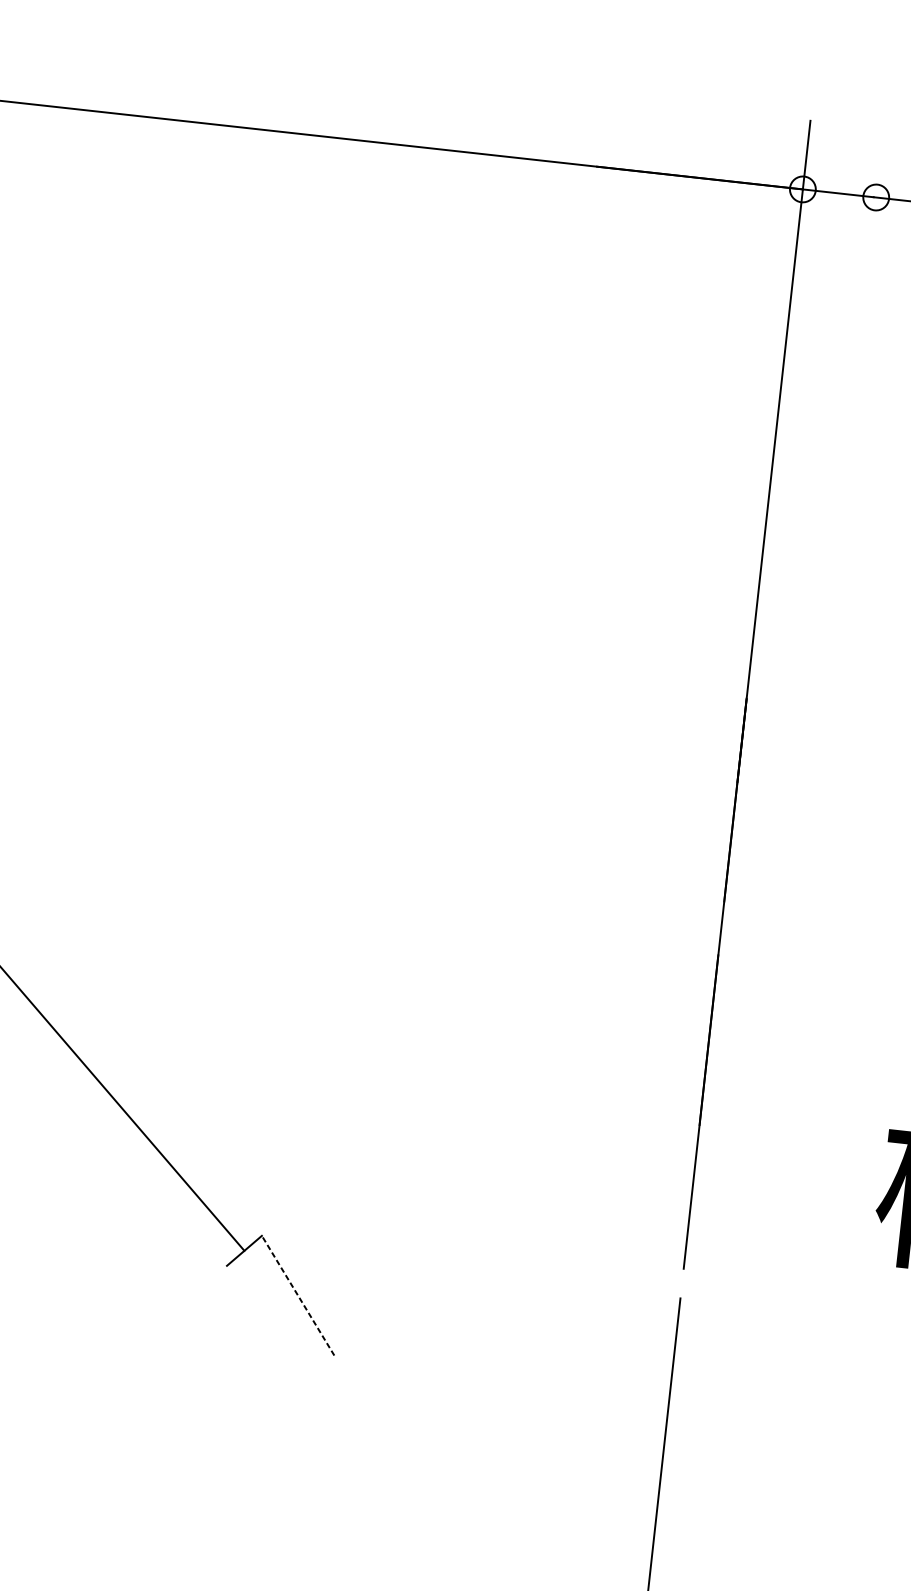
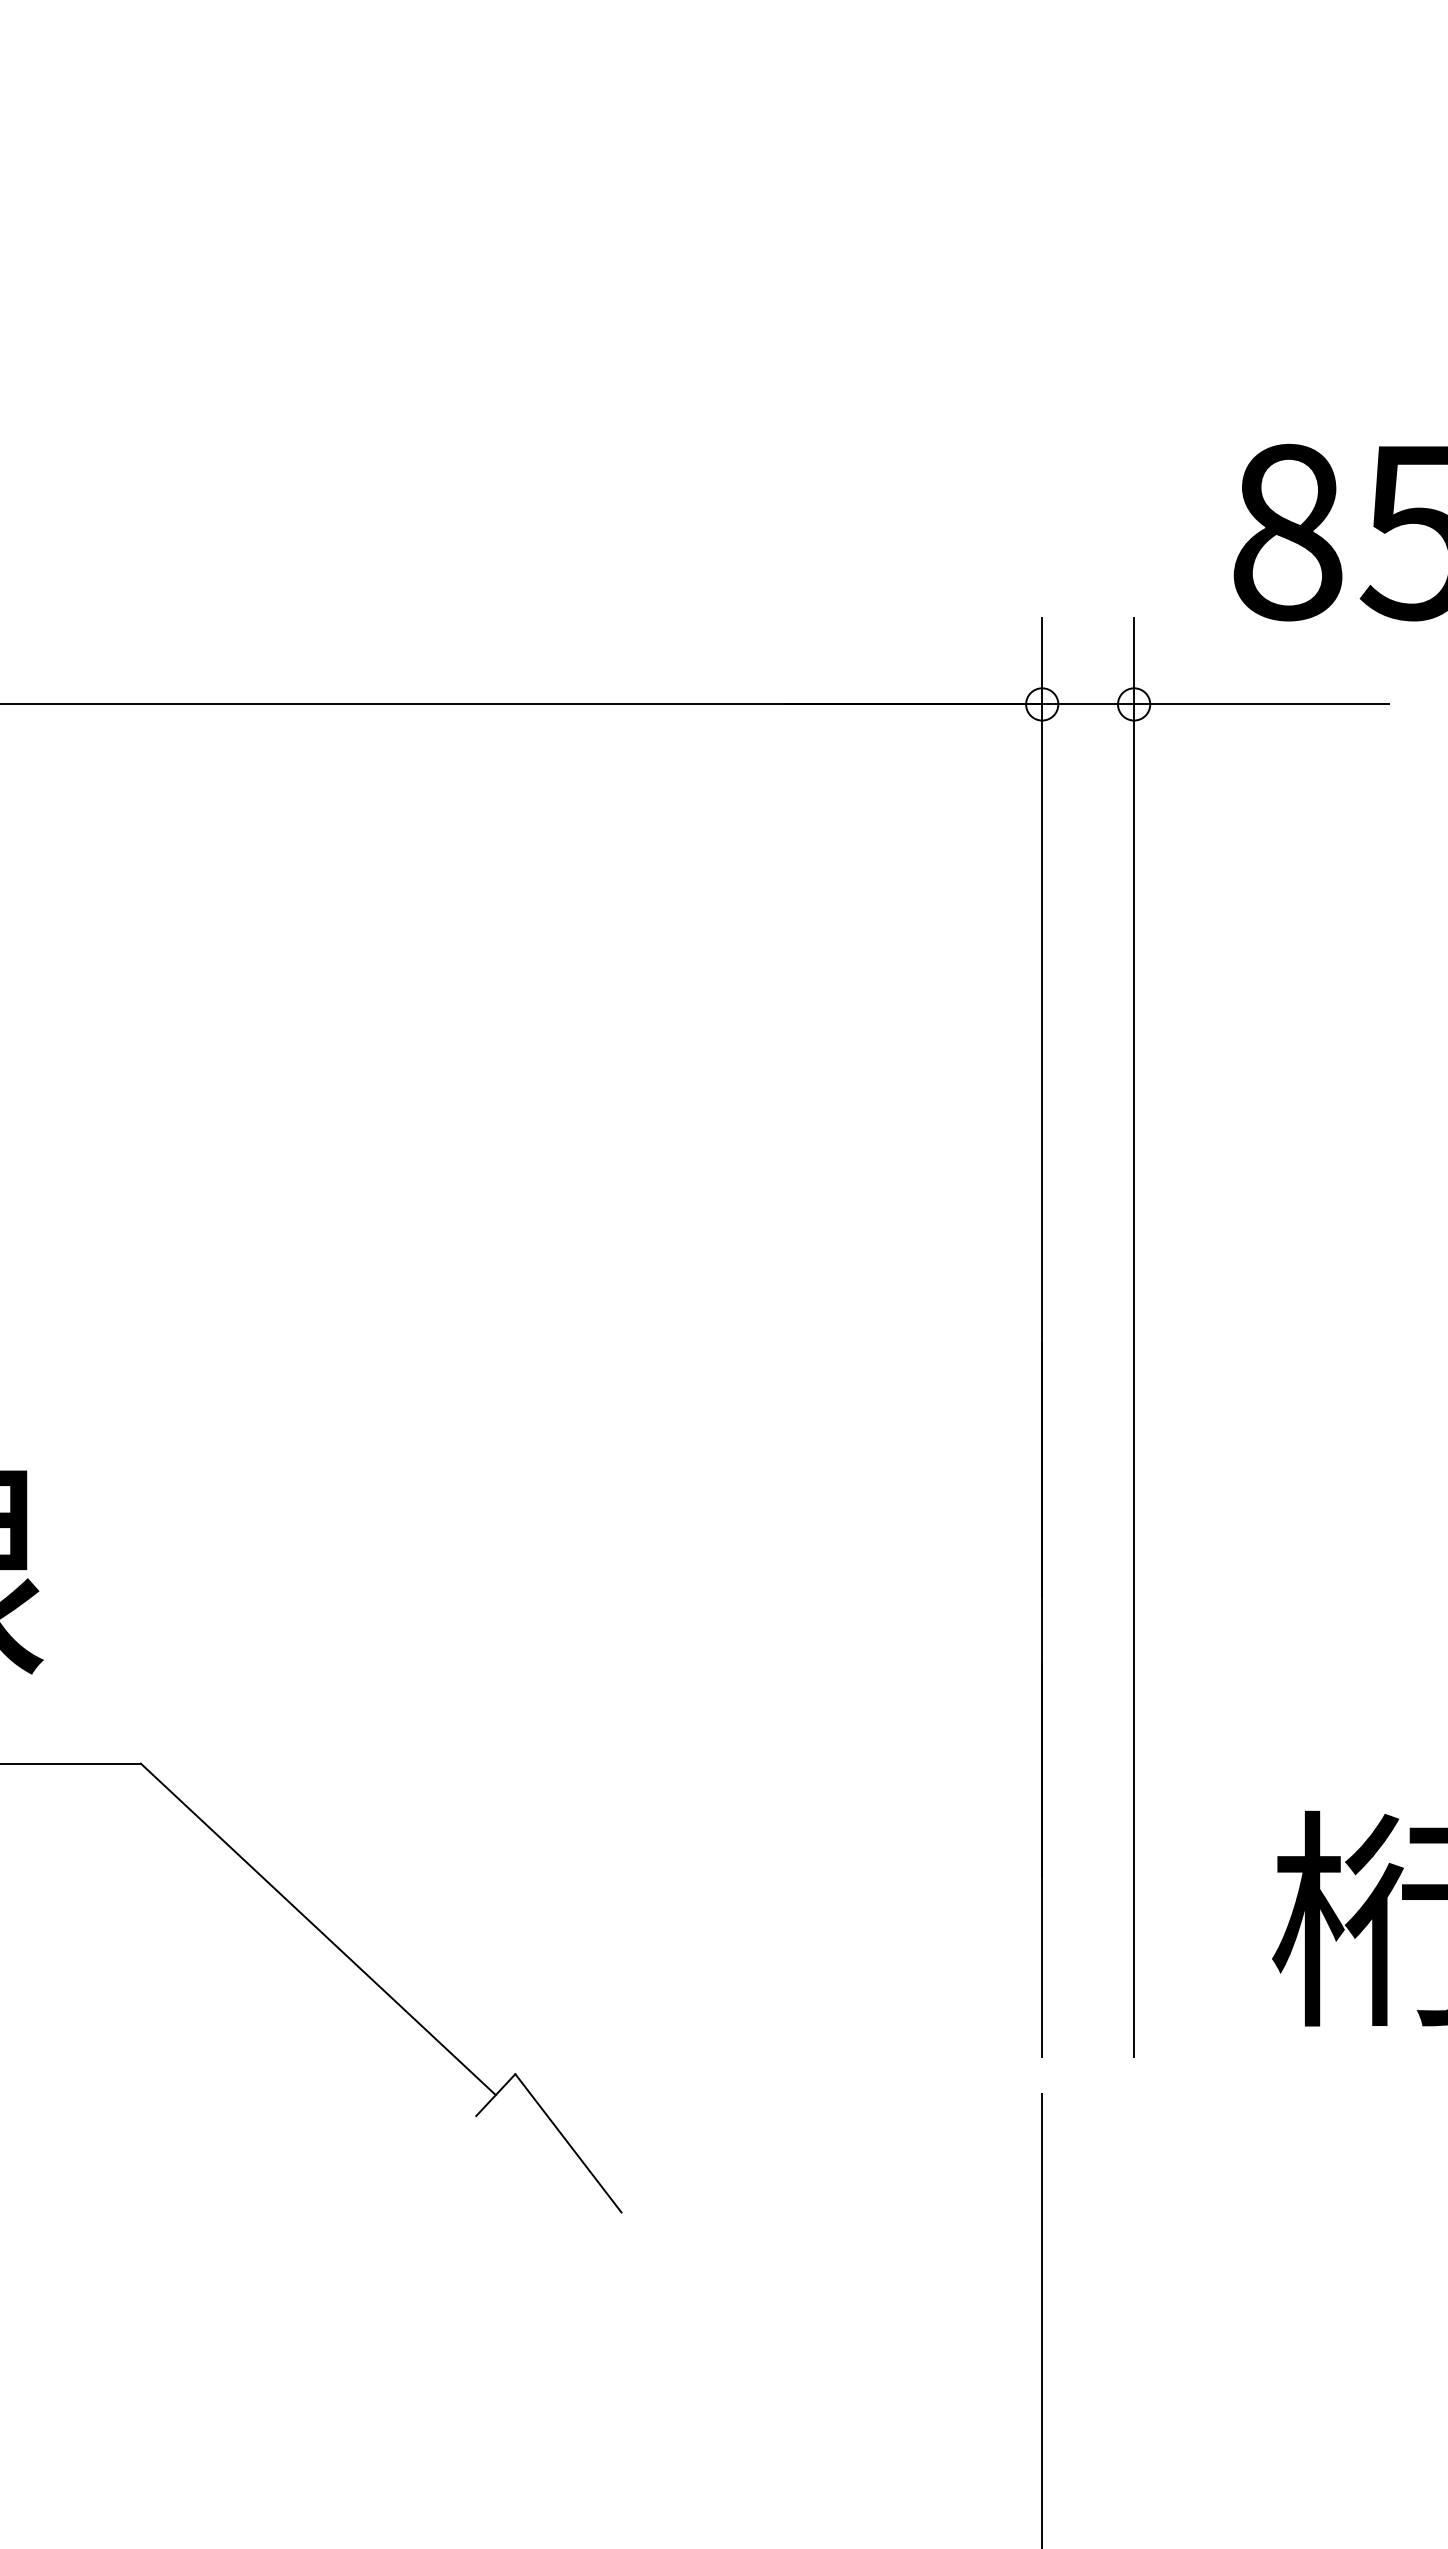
line: (820, 702) -> (1134, 1337), added
line: (298, 1295) -> (568, 2142), dashed -> solid

